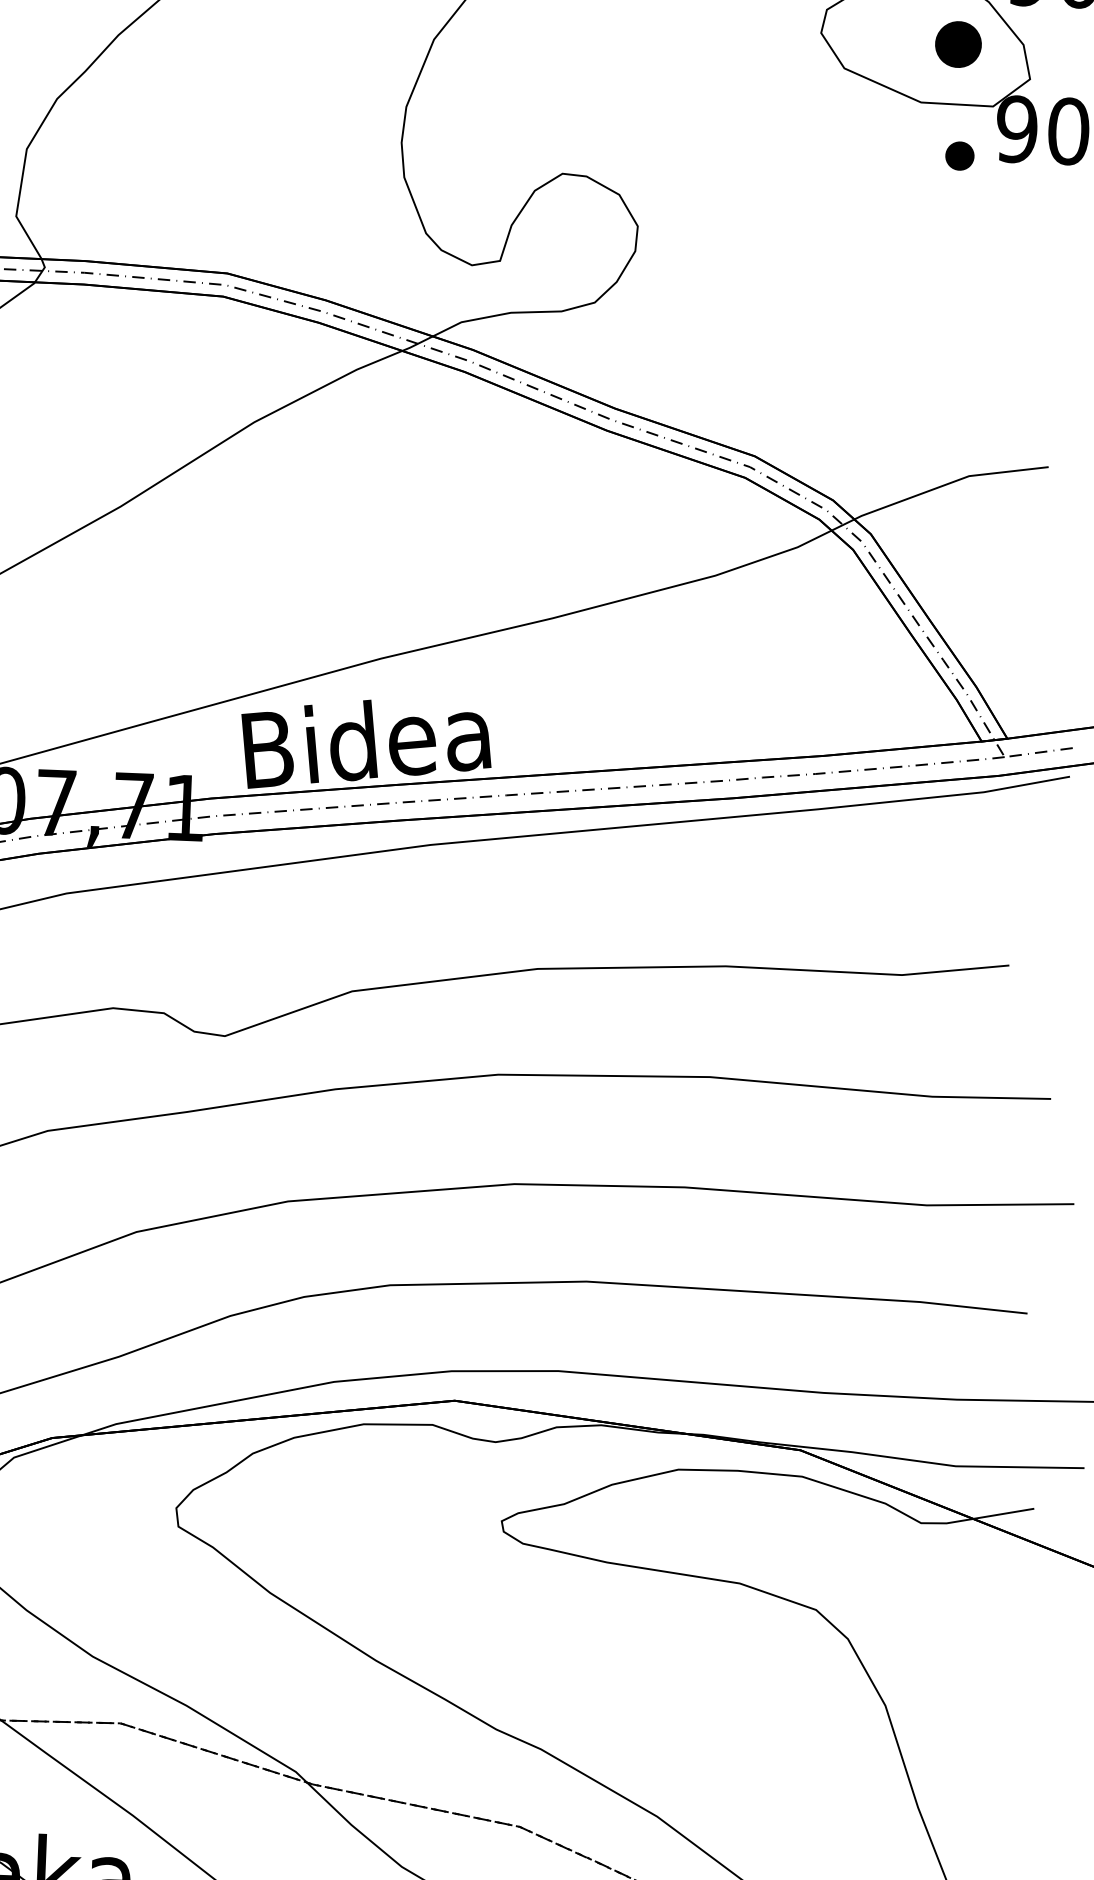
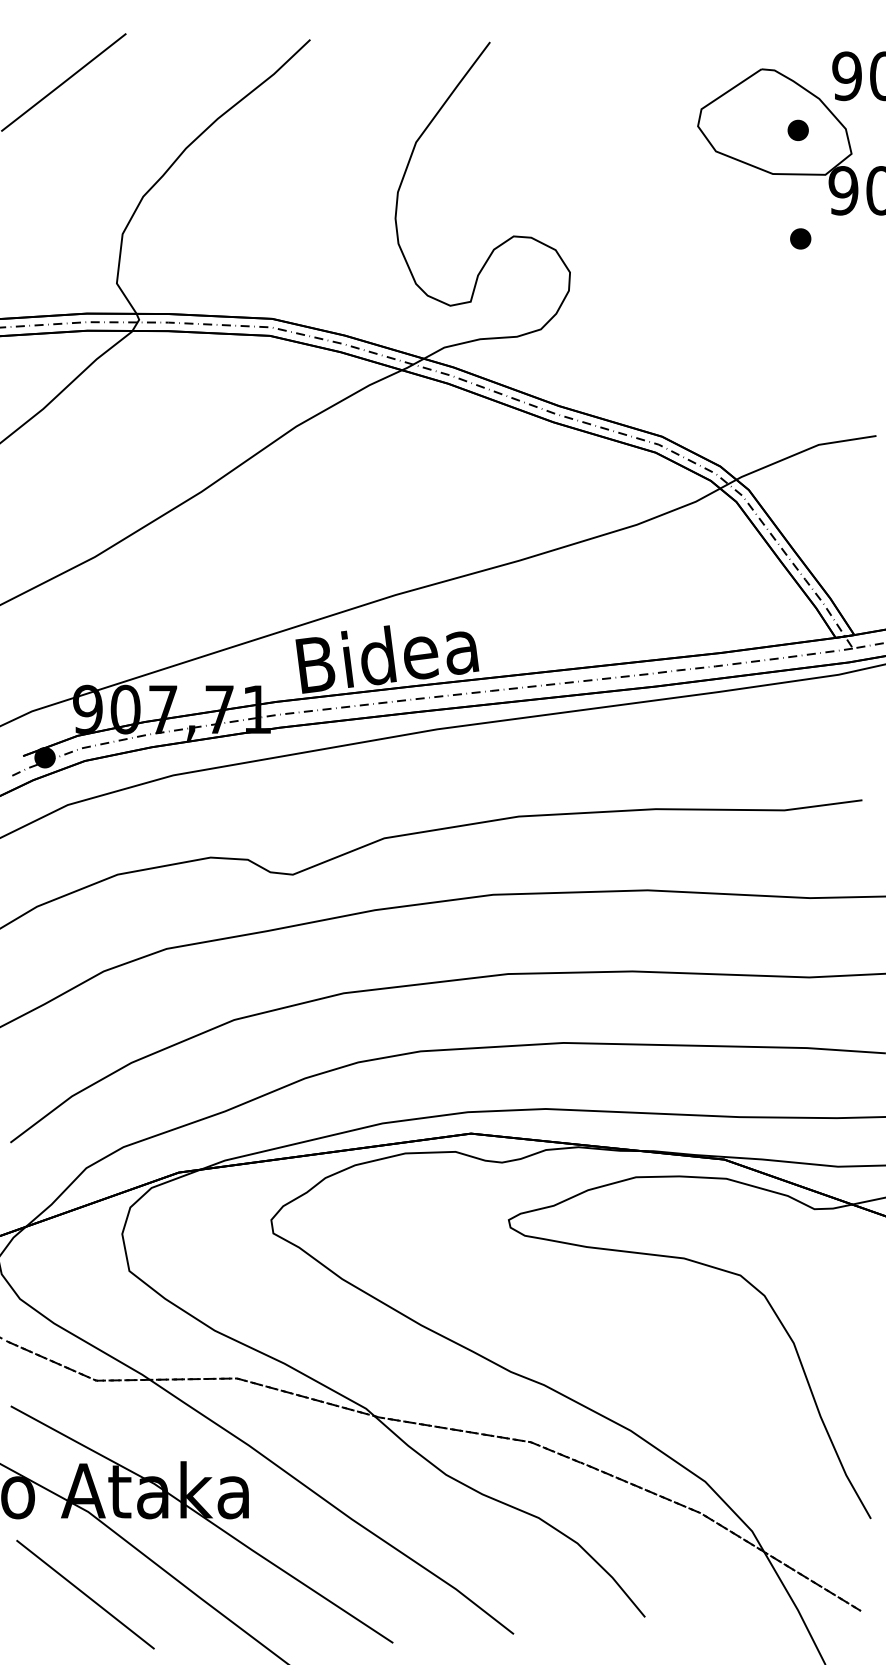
part: (957, 42) -> (797, 129), size x0.62
part: (959, 155) -> (800, 238), moved

